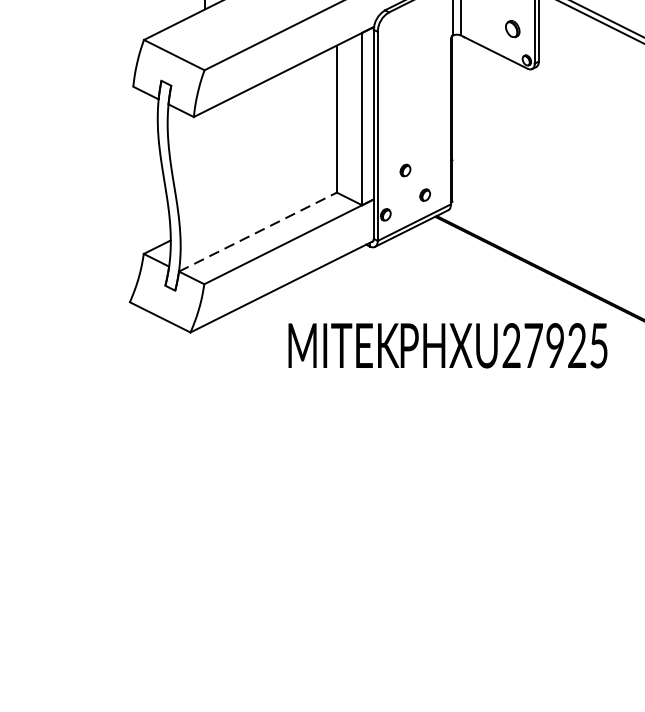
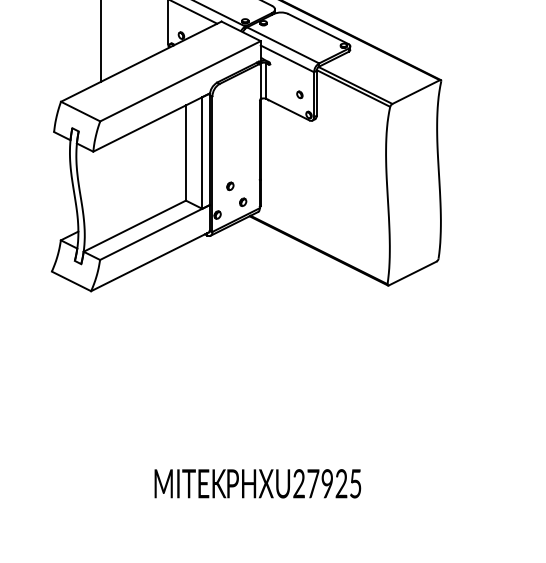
part: (512, 28) -> (299, 94), size x0.62
line: (258, 231) -> (135, 225), dashed -> solid
text: (447, 345) -> (257, 483), moved

